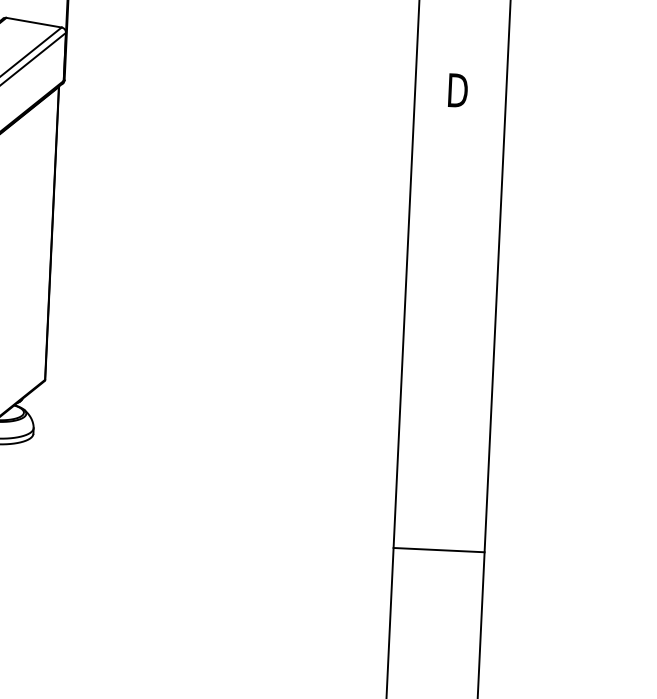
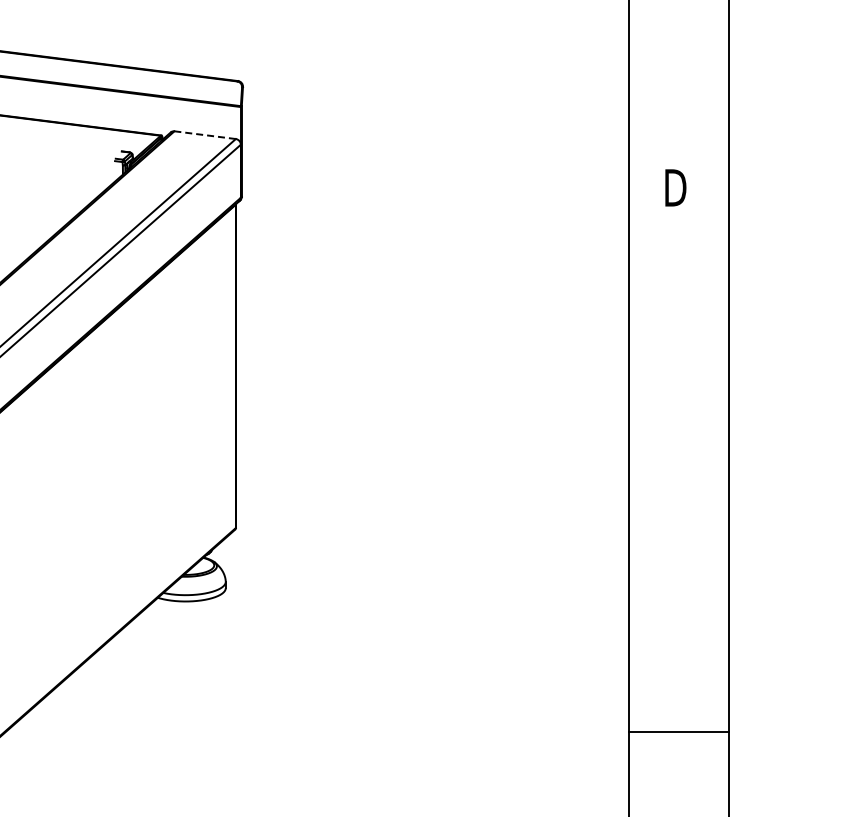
line: (34, 23) -> (205, 135), solid -> dashed
line: (438, 550) -> (678, 732), moved

